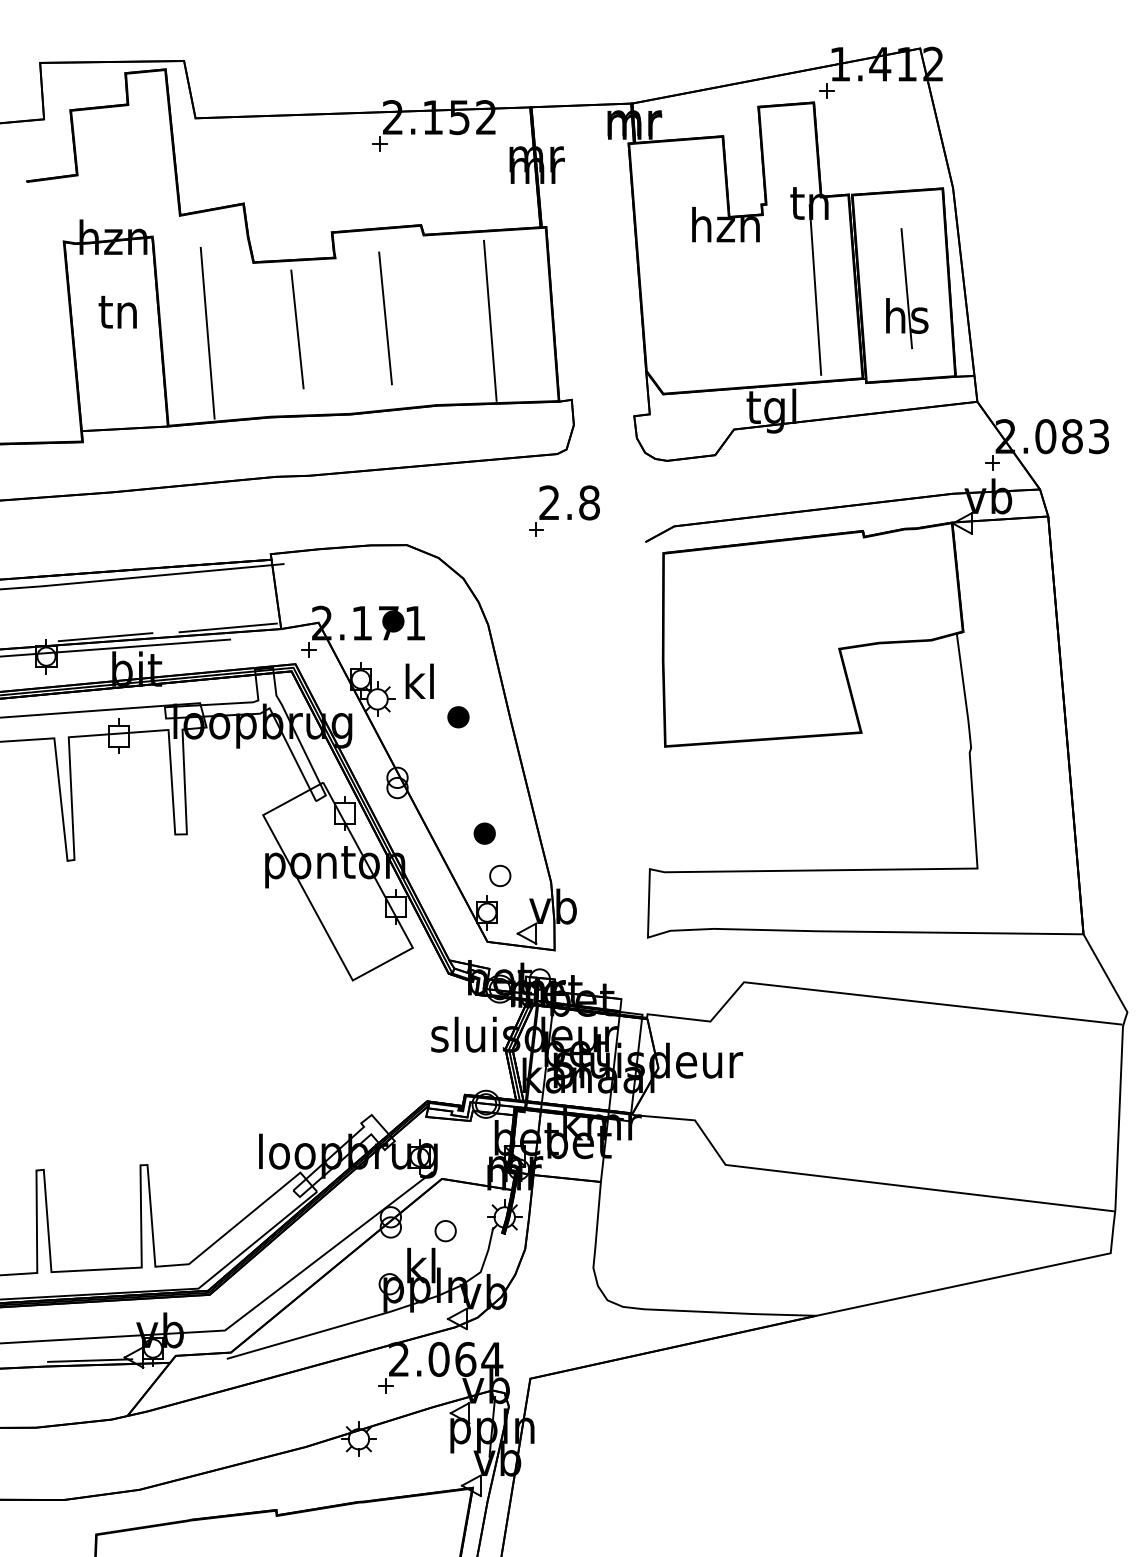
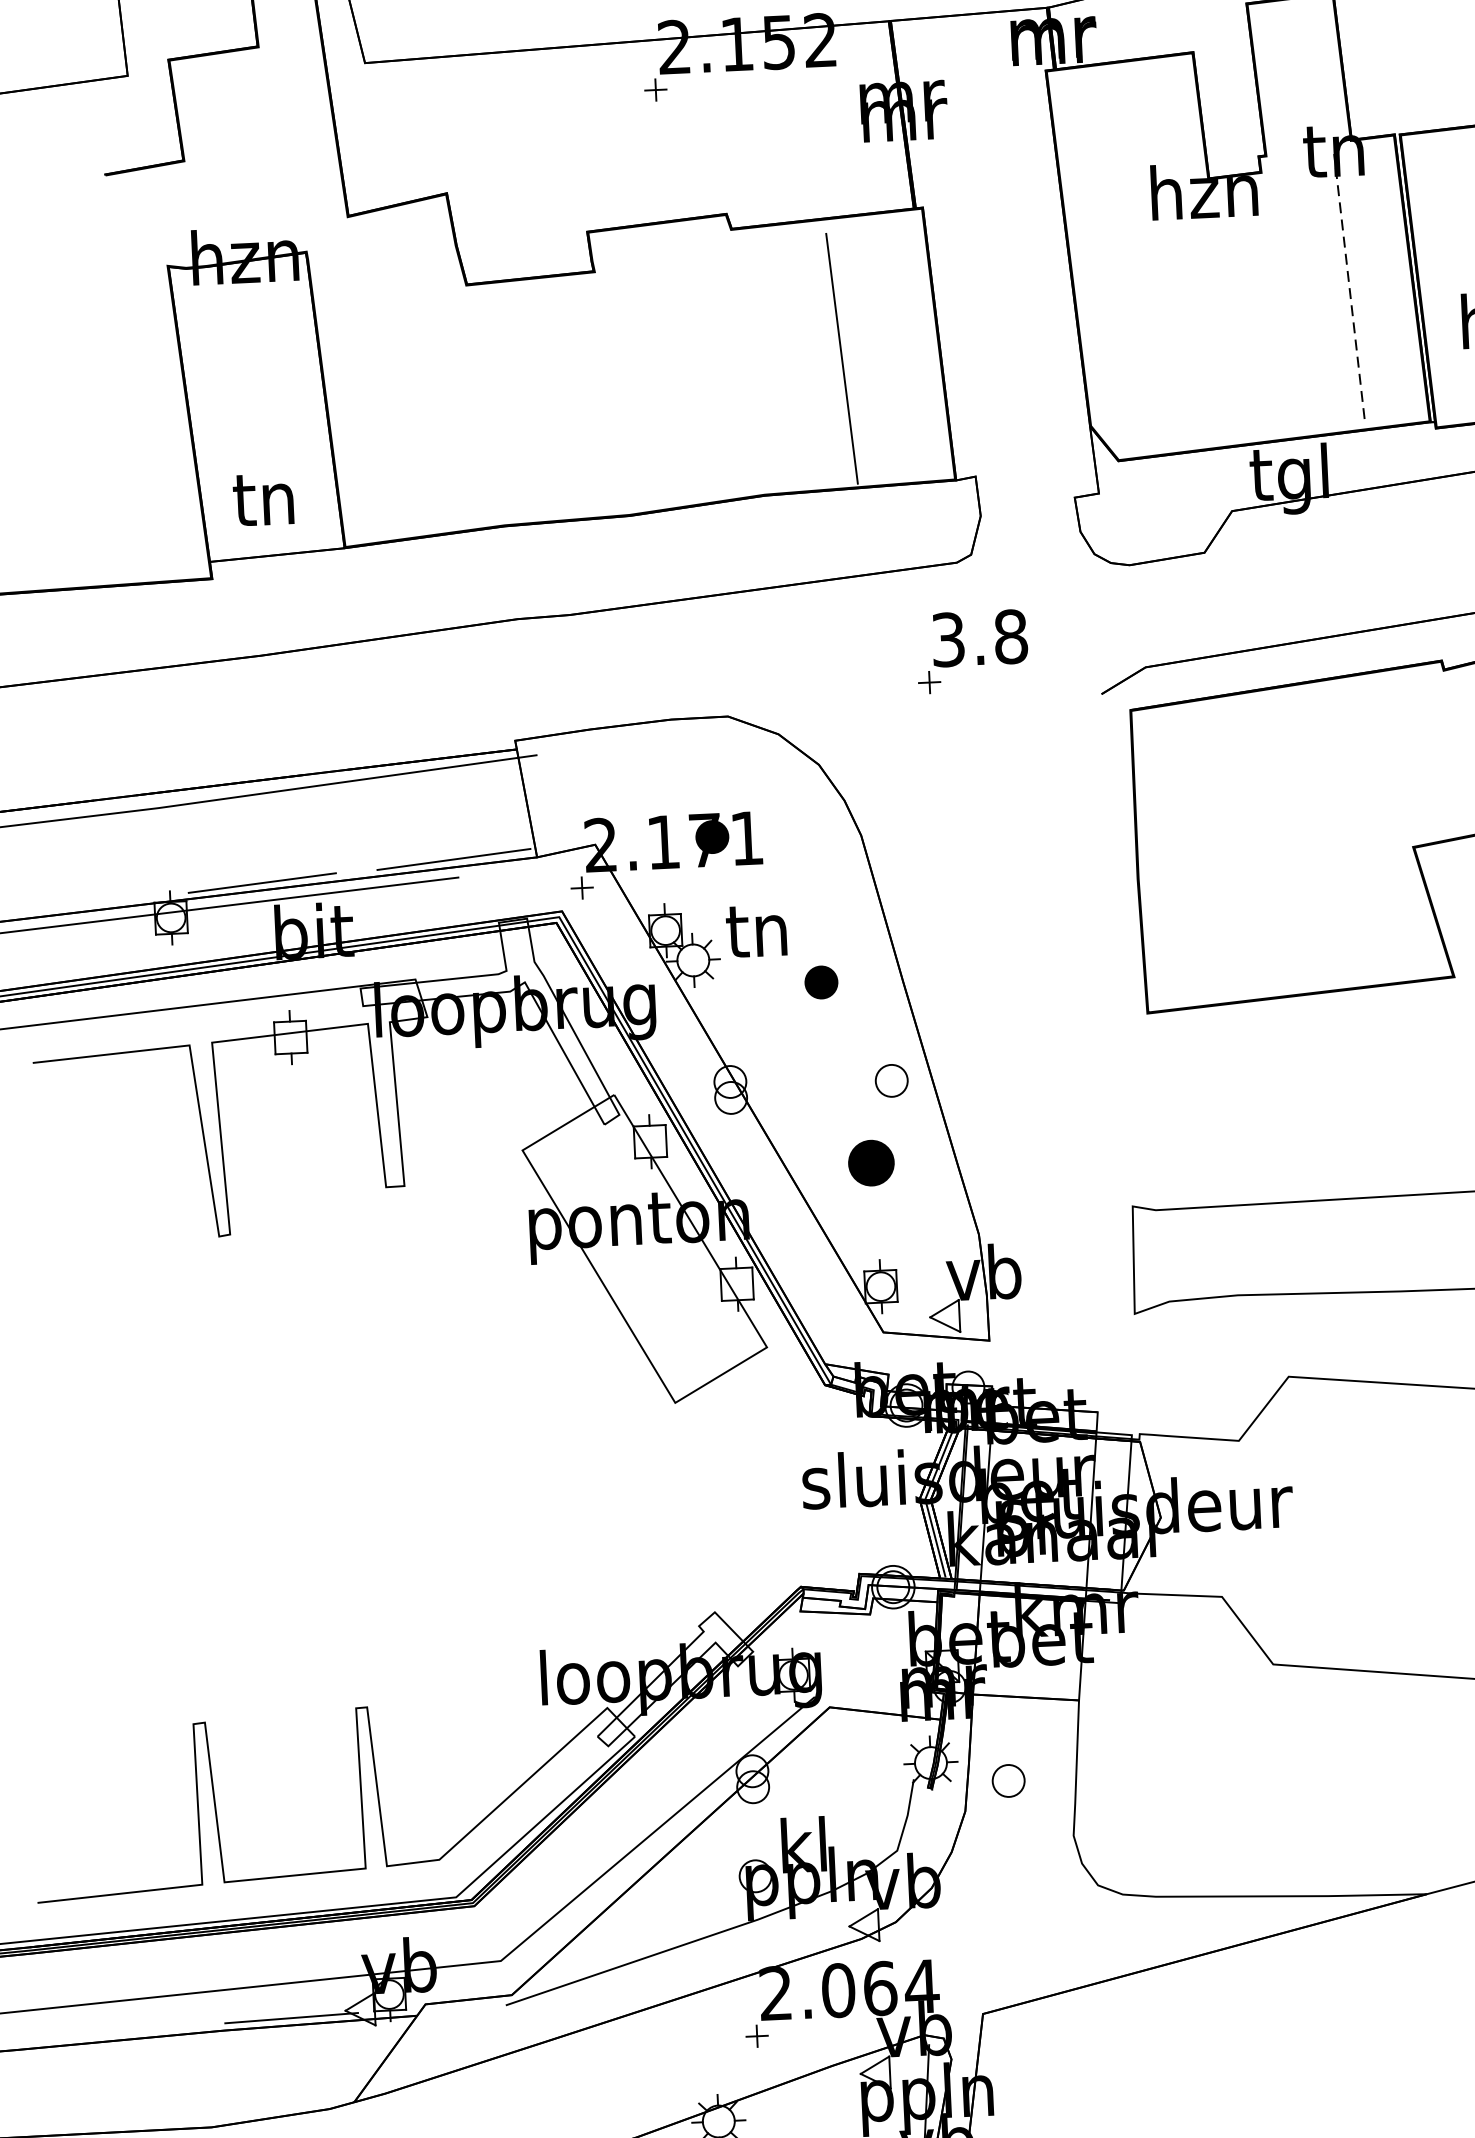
line: (815, 289) -> (1349, 285), solid -> dashed
text: (117, 311) -> (262, 498), moved
line: (385, 318) -> (677, 362), removed
line: (297, 329) -> (540, 386), removed
line: (207, 332) -> (399, 397), removed
text: (549, 502) -> (948, 639), 2.8 -> 3.8
text: (418, 680) -> (756, 927), kl -> tn
part: (484, 833) -> (870, 1162), size x1.4
part: (500, 875) -> (892, 1080), moved
part: (445, 1231) -> (1008, 1781), moved

